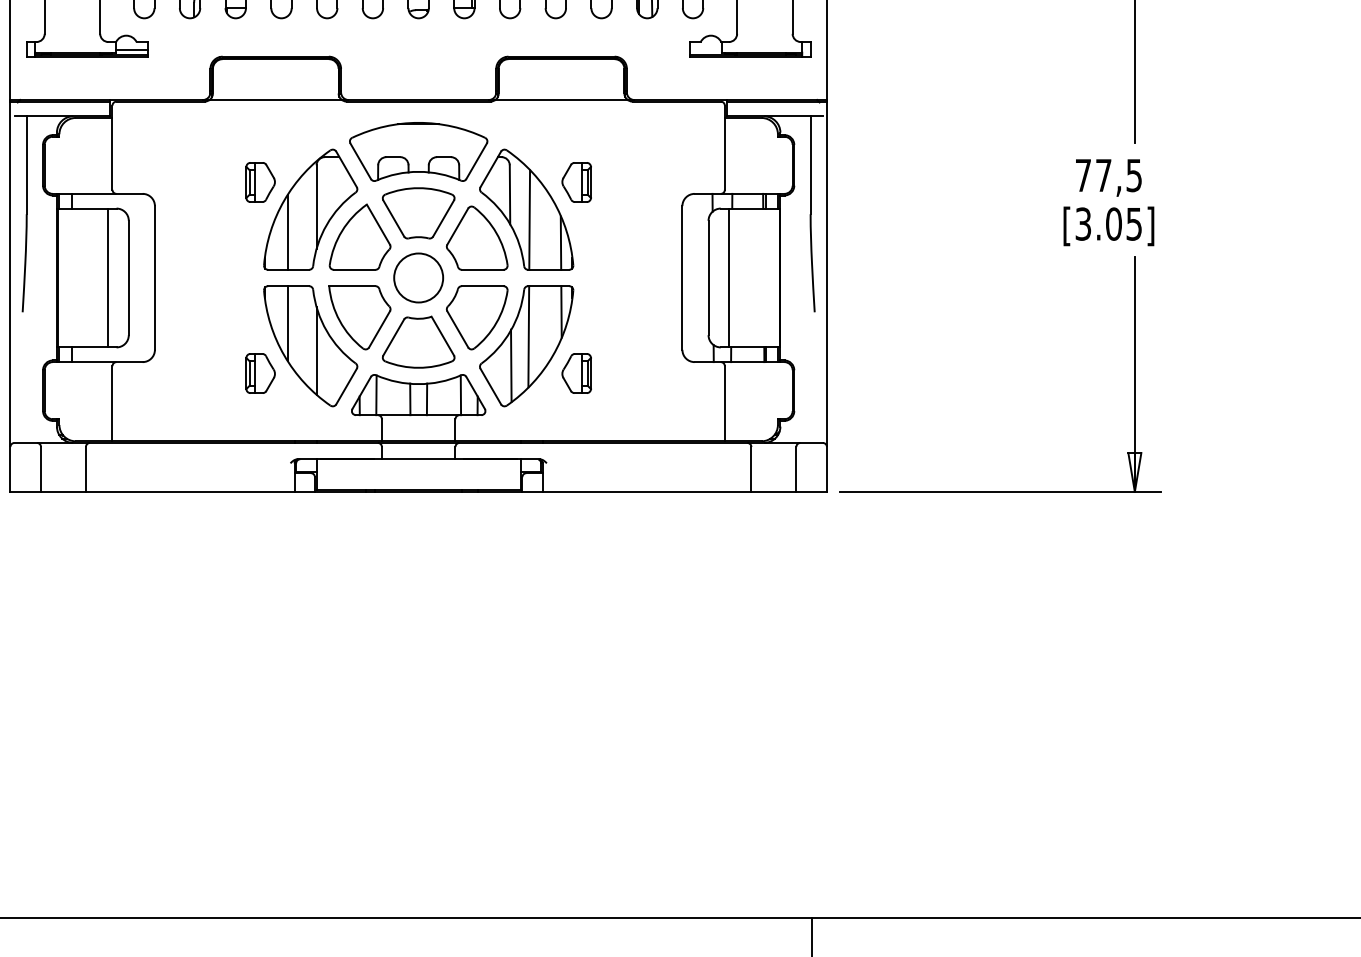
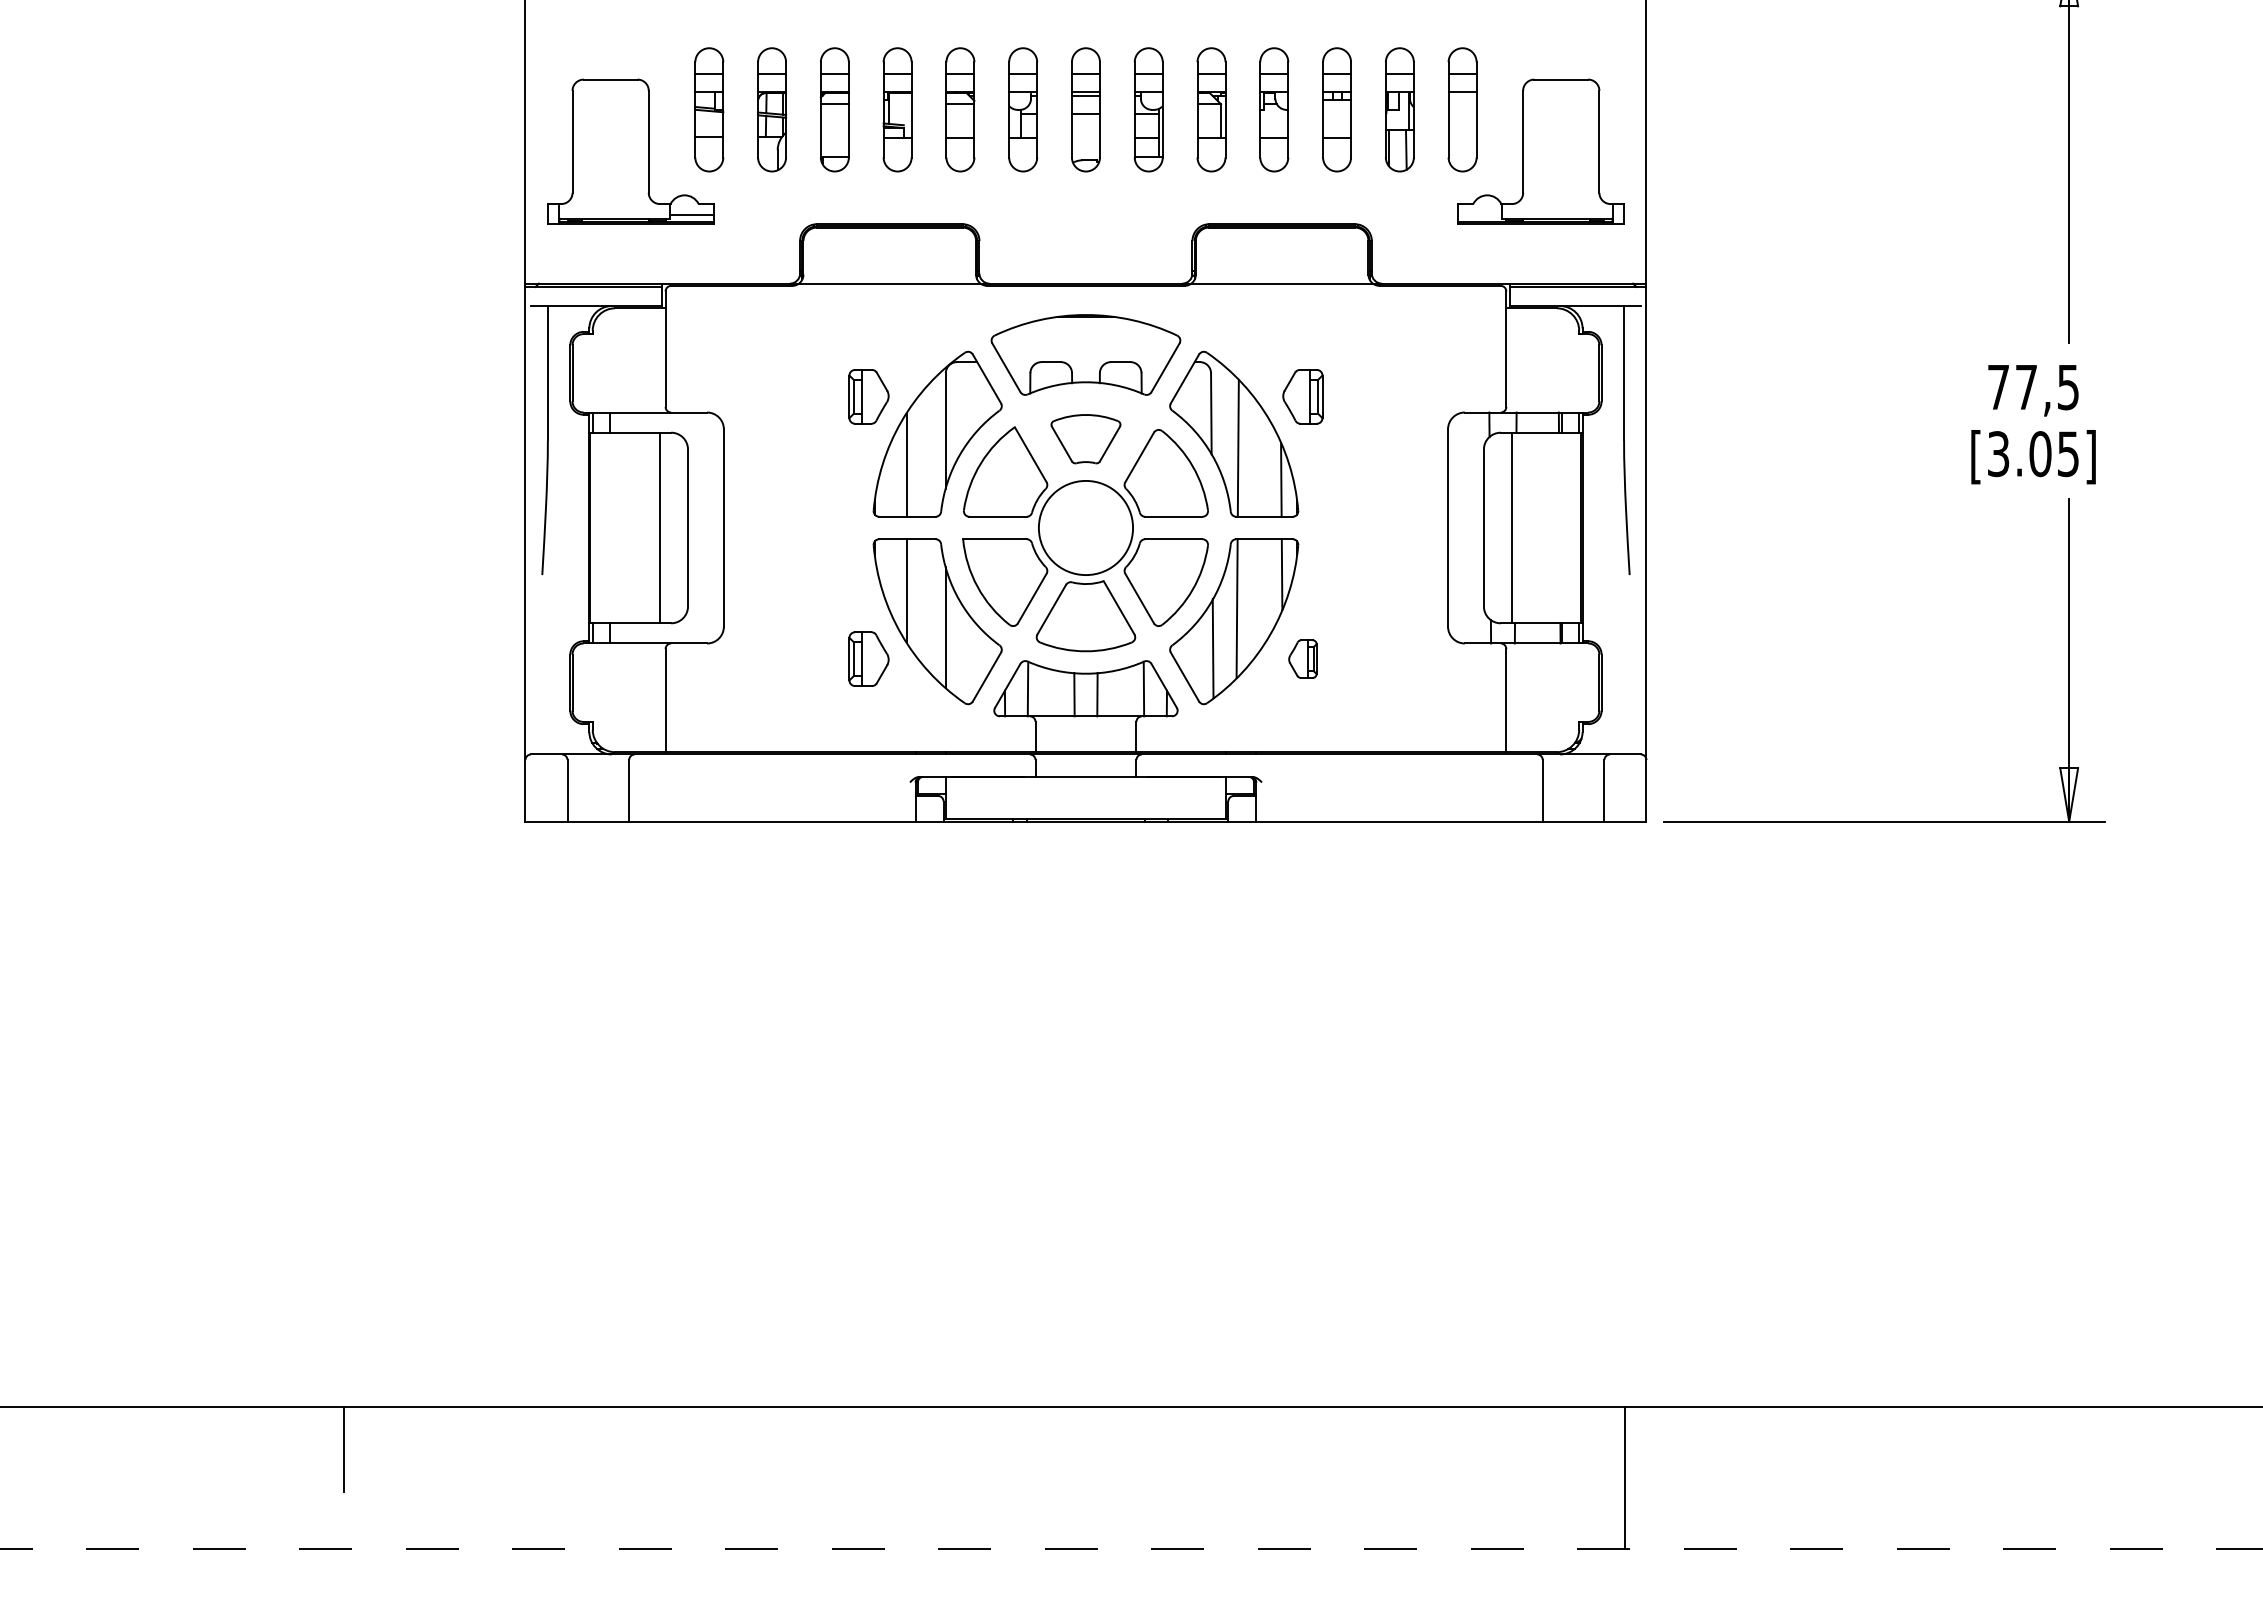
part: (418, 212) -> (1085, 438), size x0.7
circle: (418, 277) -> (1085, 527), size x1.4
part: (576, 373) -> (1302, 658), size x0.7

